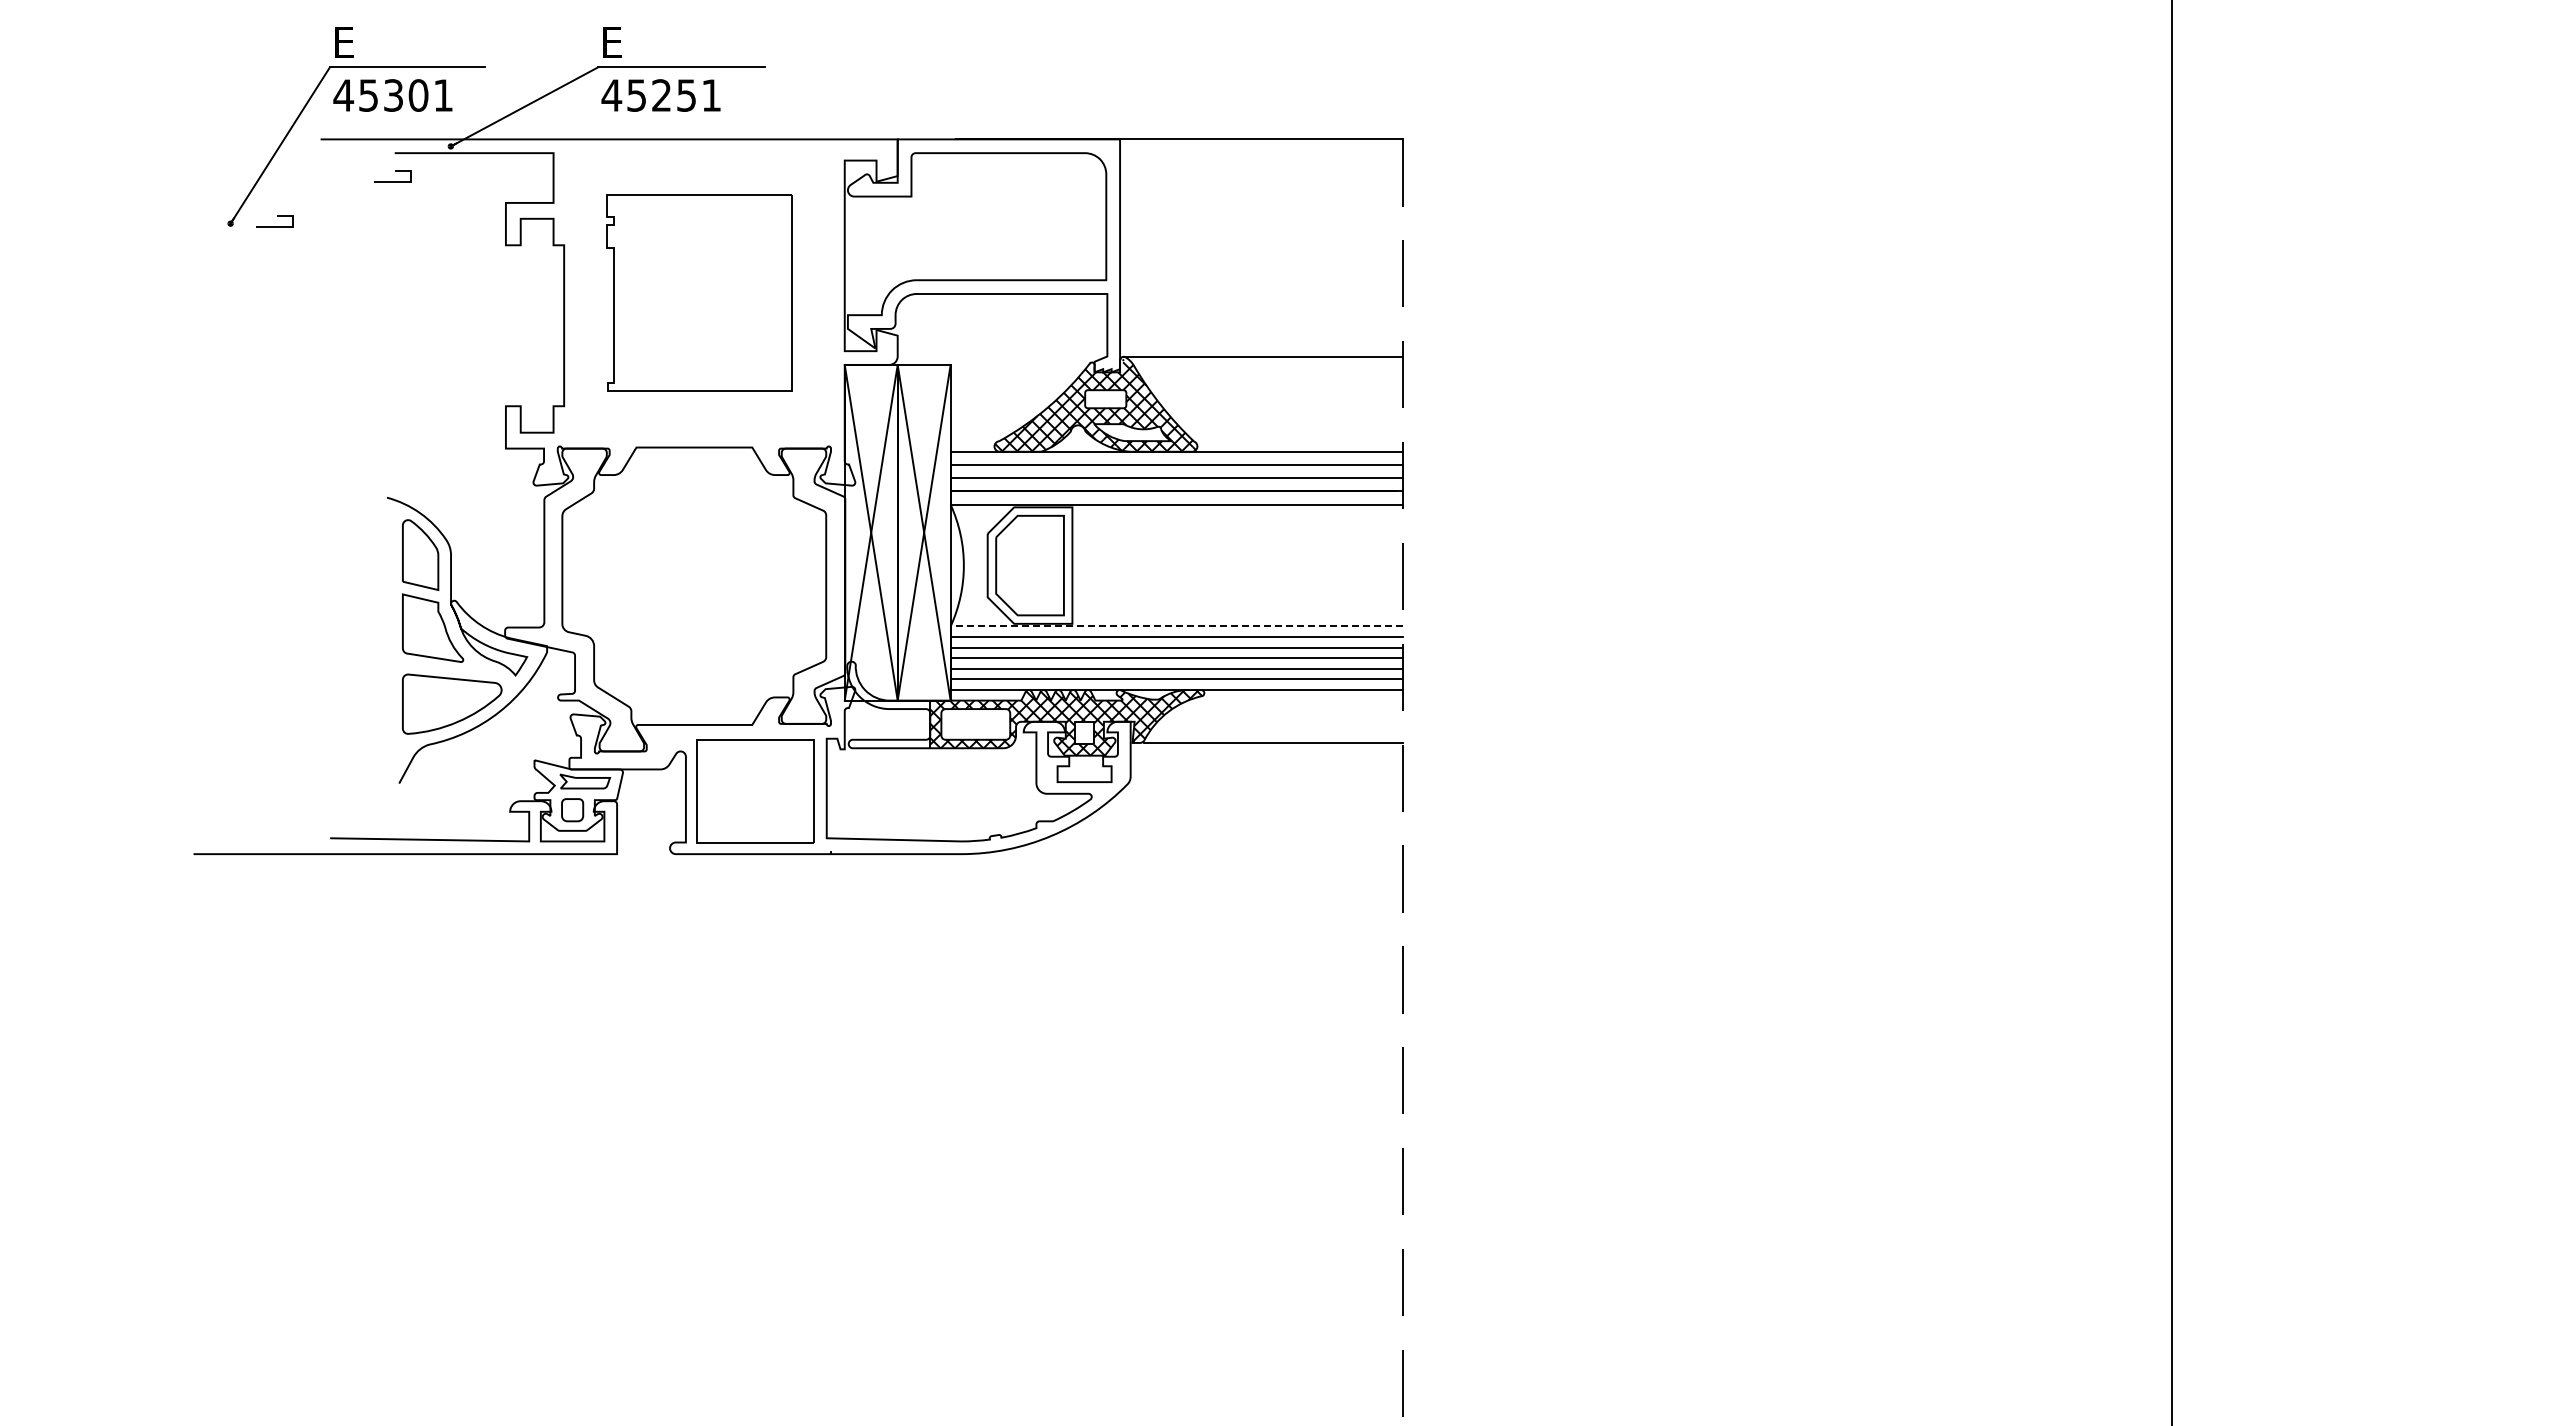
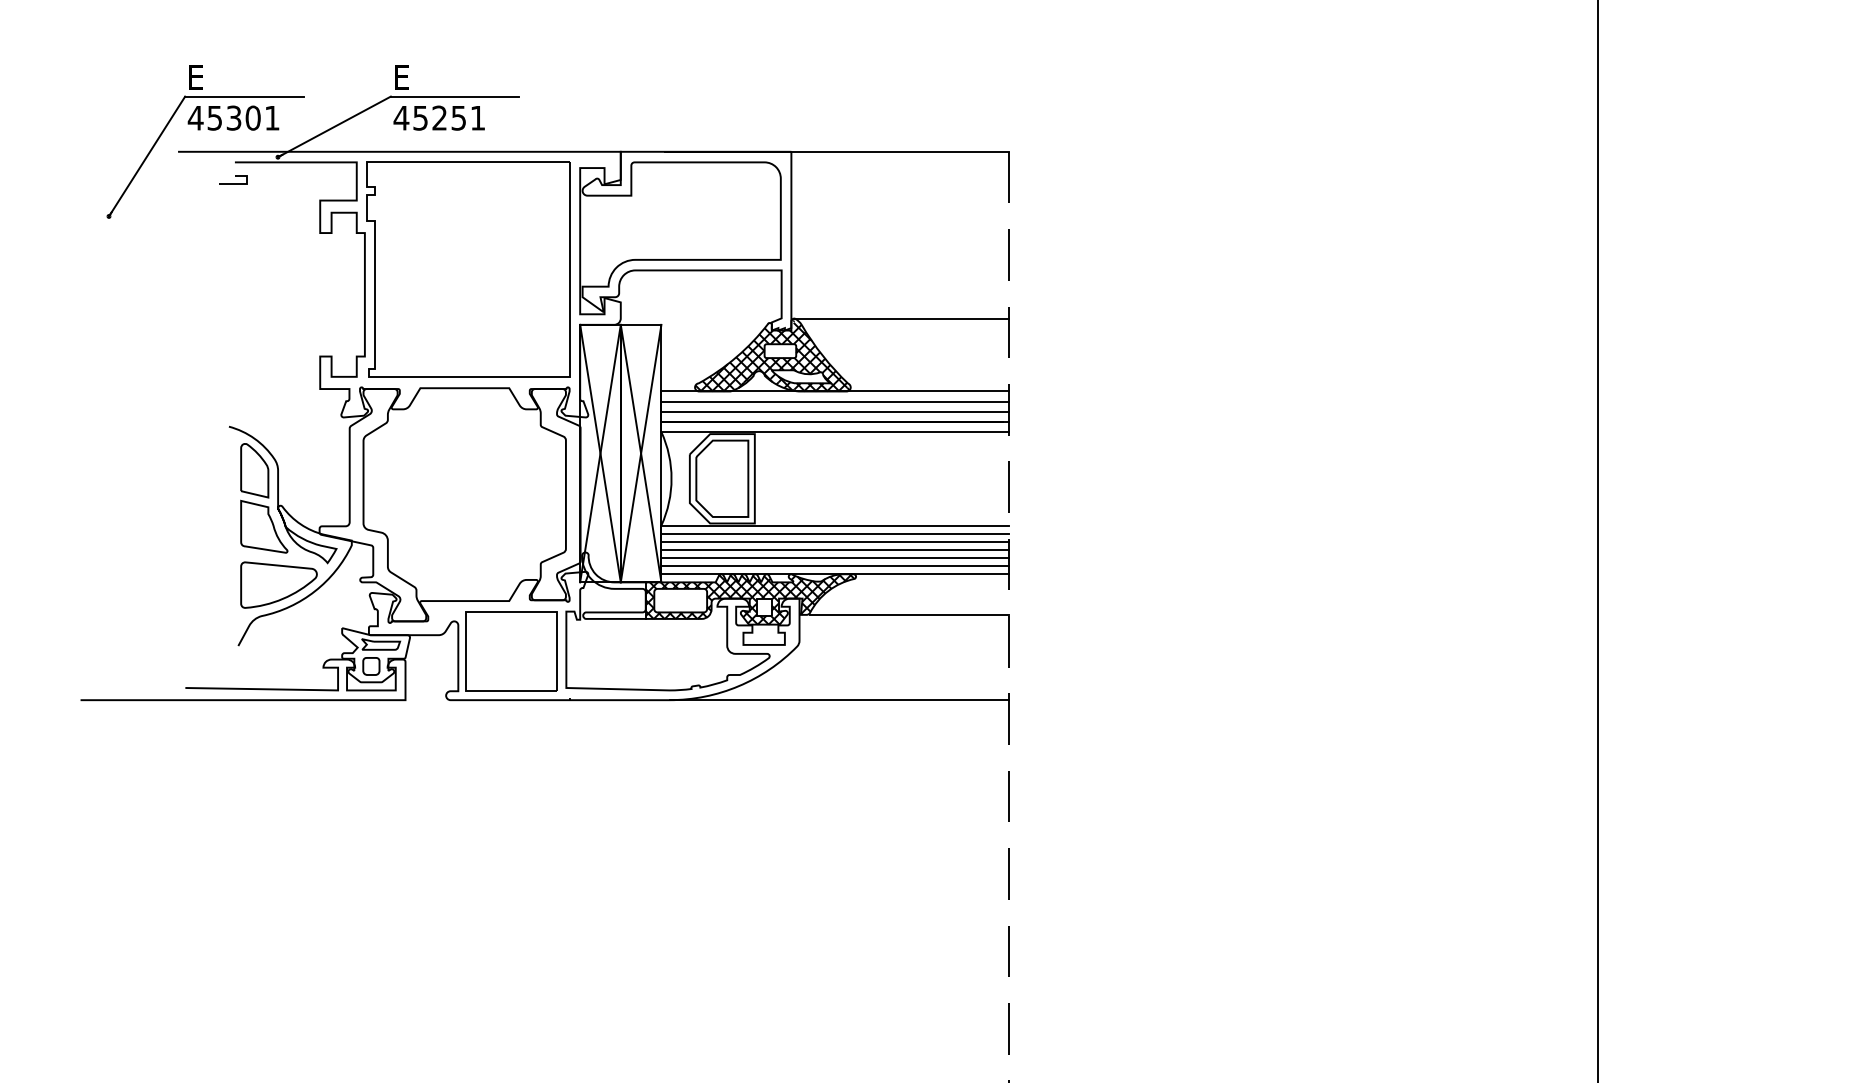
line: (274, 226) -> (142, 218), removed
part: (699, 292) -> (468, 269), size x1.43
line: (1176, 626) -> (834, 525), dashed -> solid
line: (1182, 854) -> (839, 700), added

